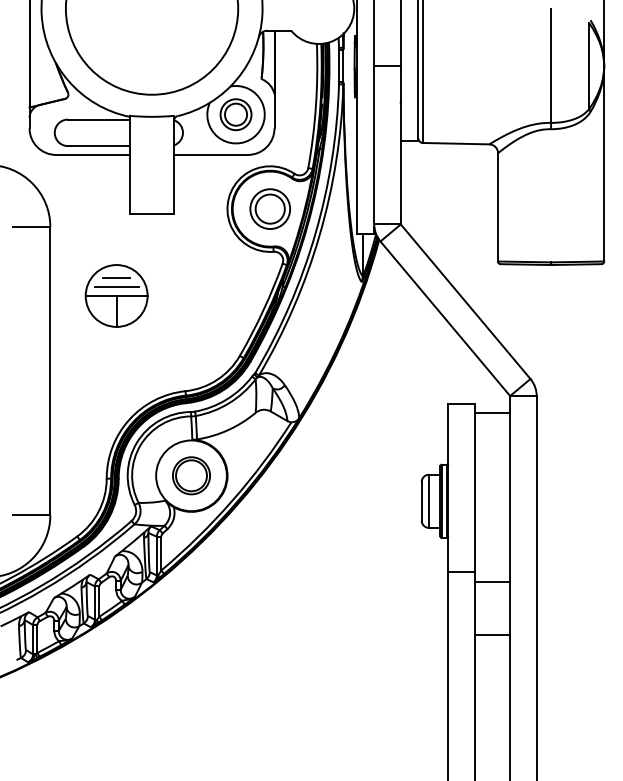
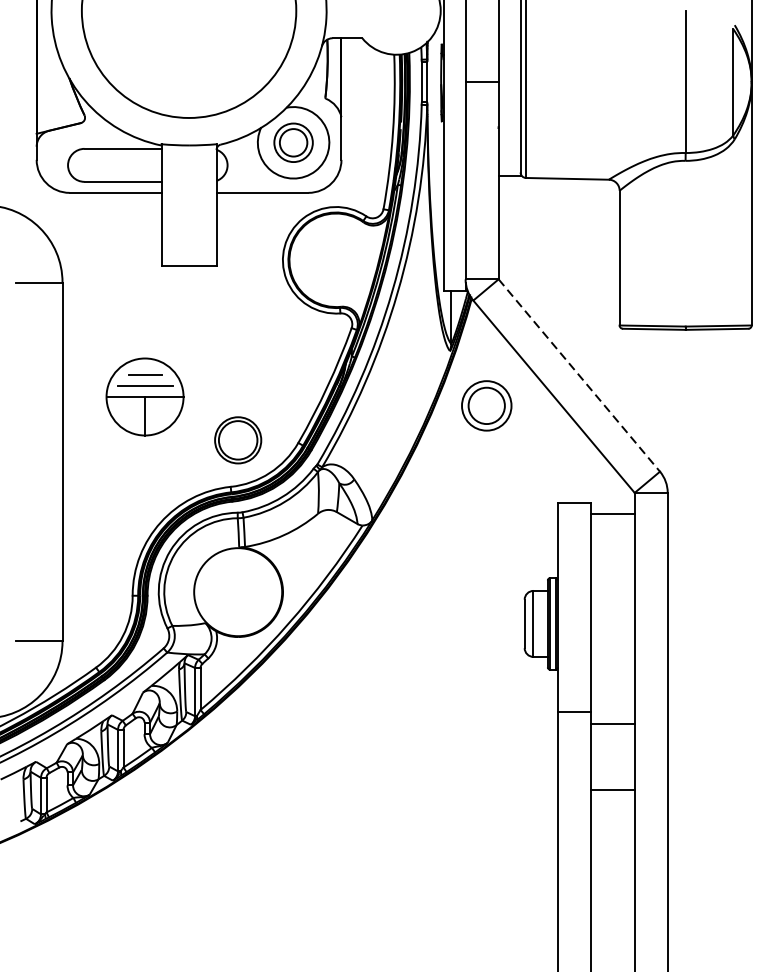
part: (269, 208) -> (485, 405), moved
part: (116, 295) -> (144, 396), moved
line: (465, 301) -> (579, 375), solid -> dashed
part: (191, 475) -> (238, 439), moved

